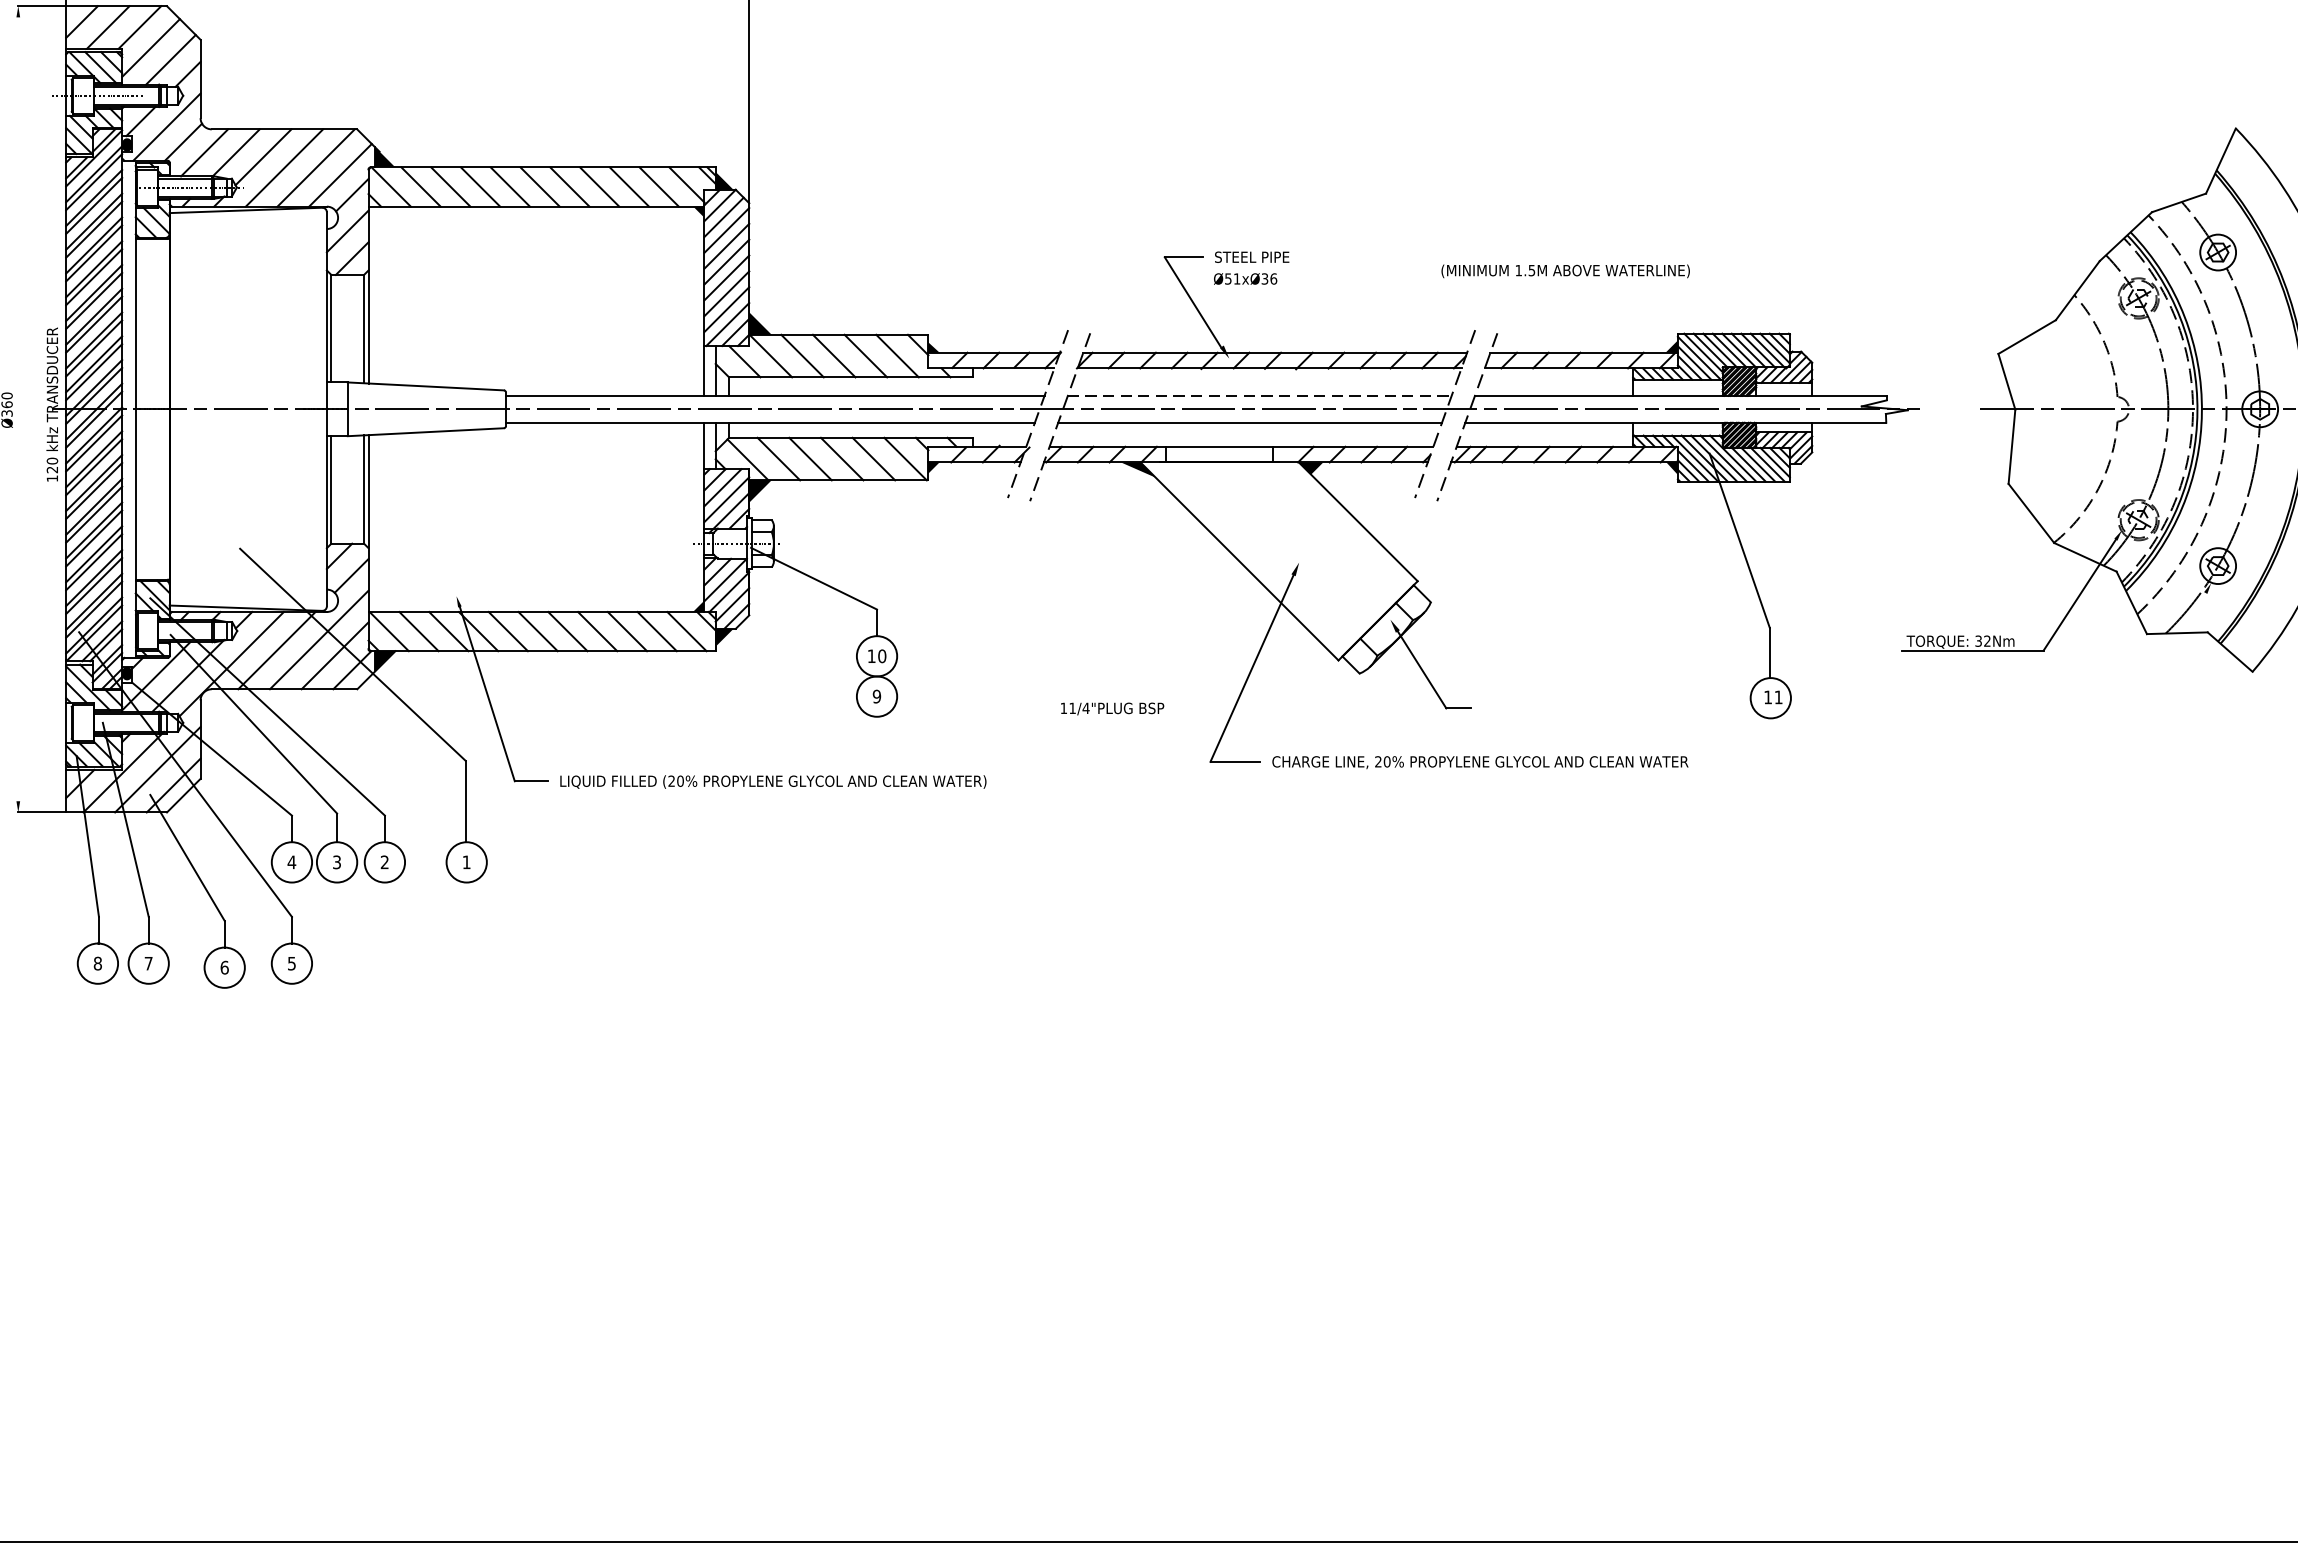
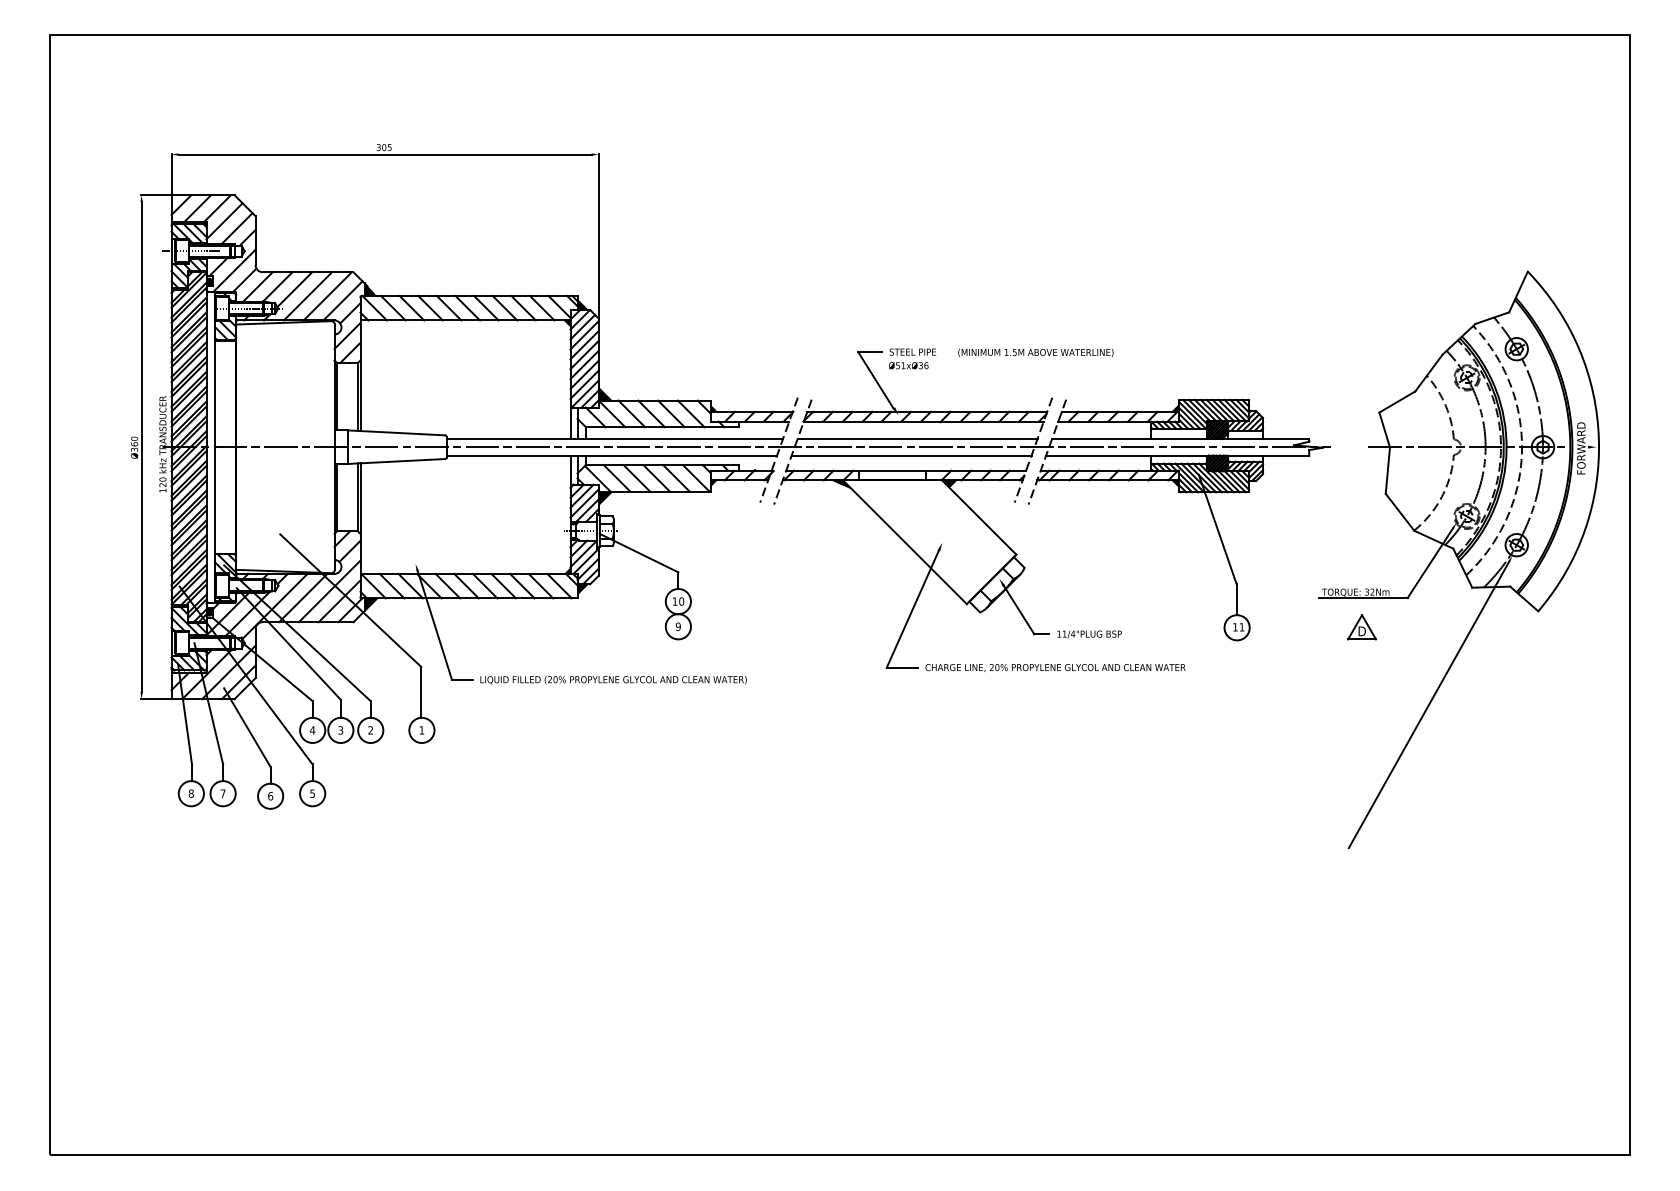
text: (1565, 270) -> (1035, 352), moved
line: (1259, 395) -> (917, 438), dashed -> solid
line: (18, 409) -> (141, 447), added
part: (1971, 697) -> (1362, 627), added
text: (1112, 708) -> (1089, 634), moved
line: (2076, 822) -> (1428, 705), added

